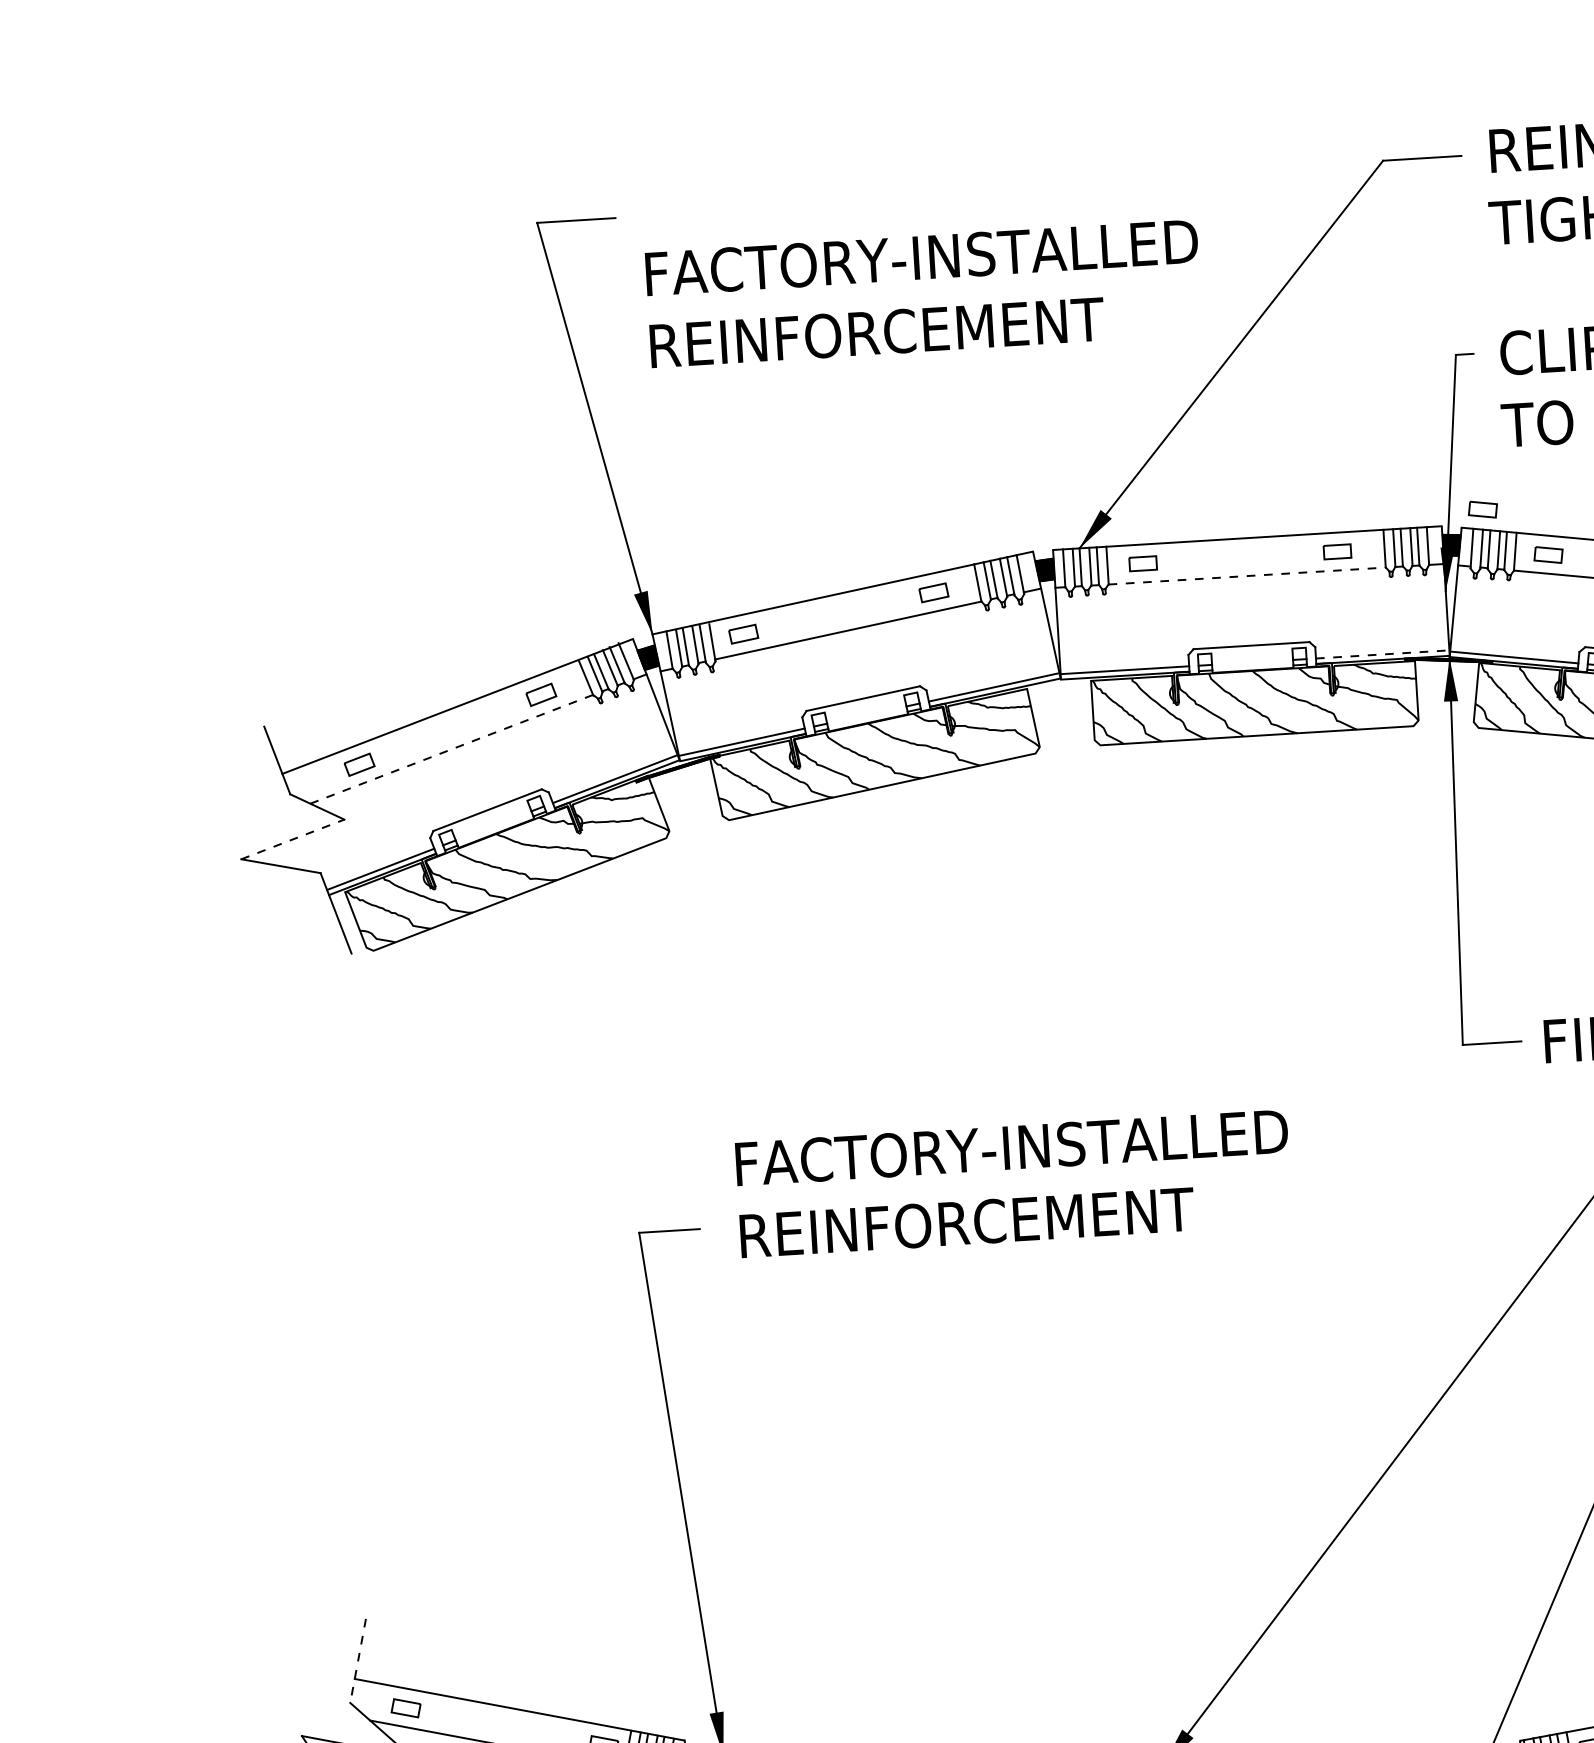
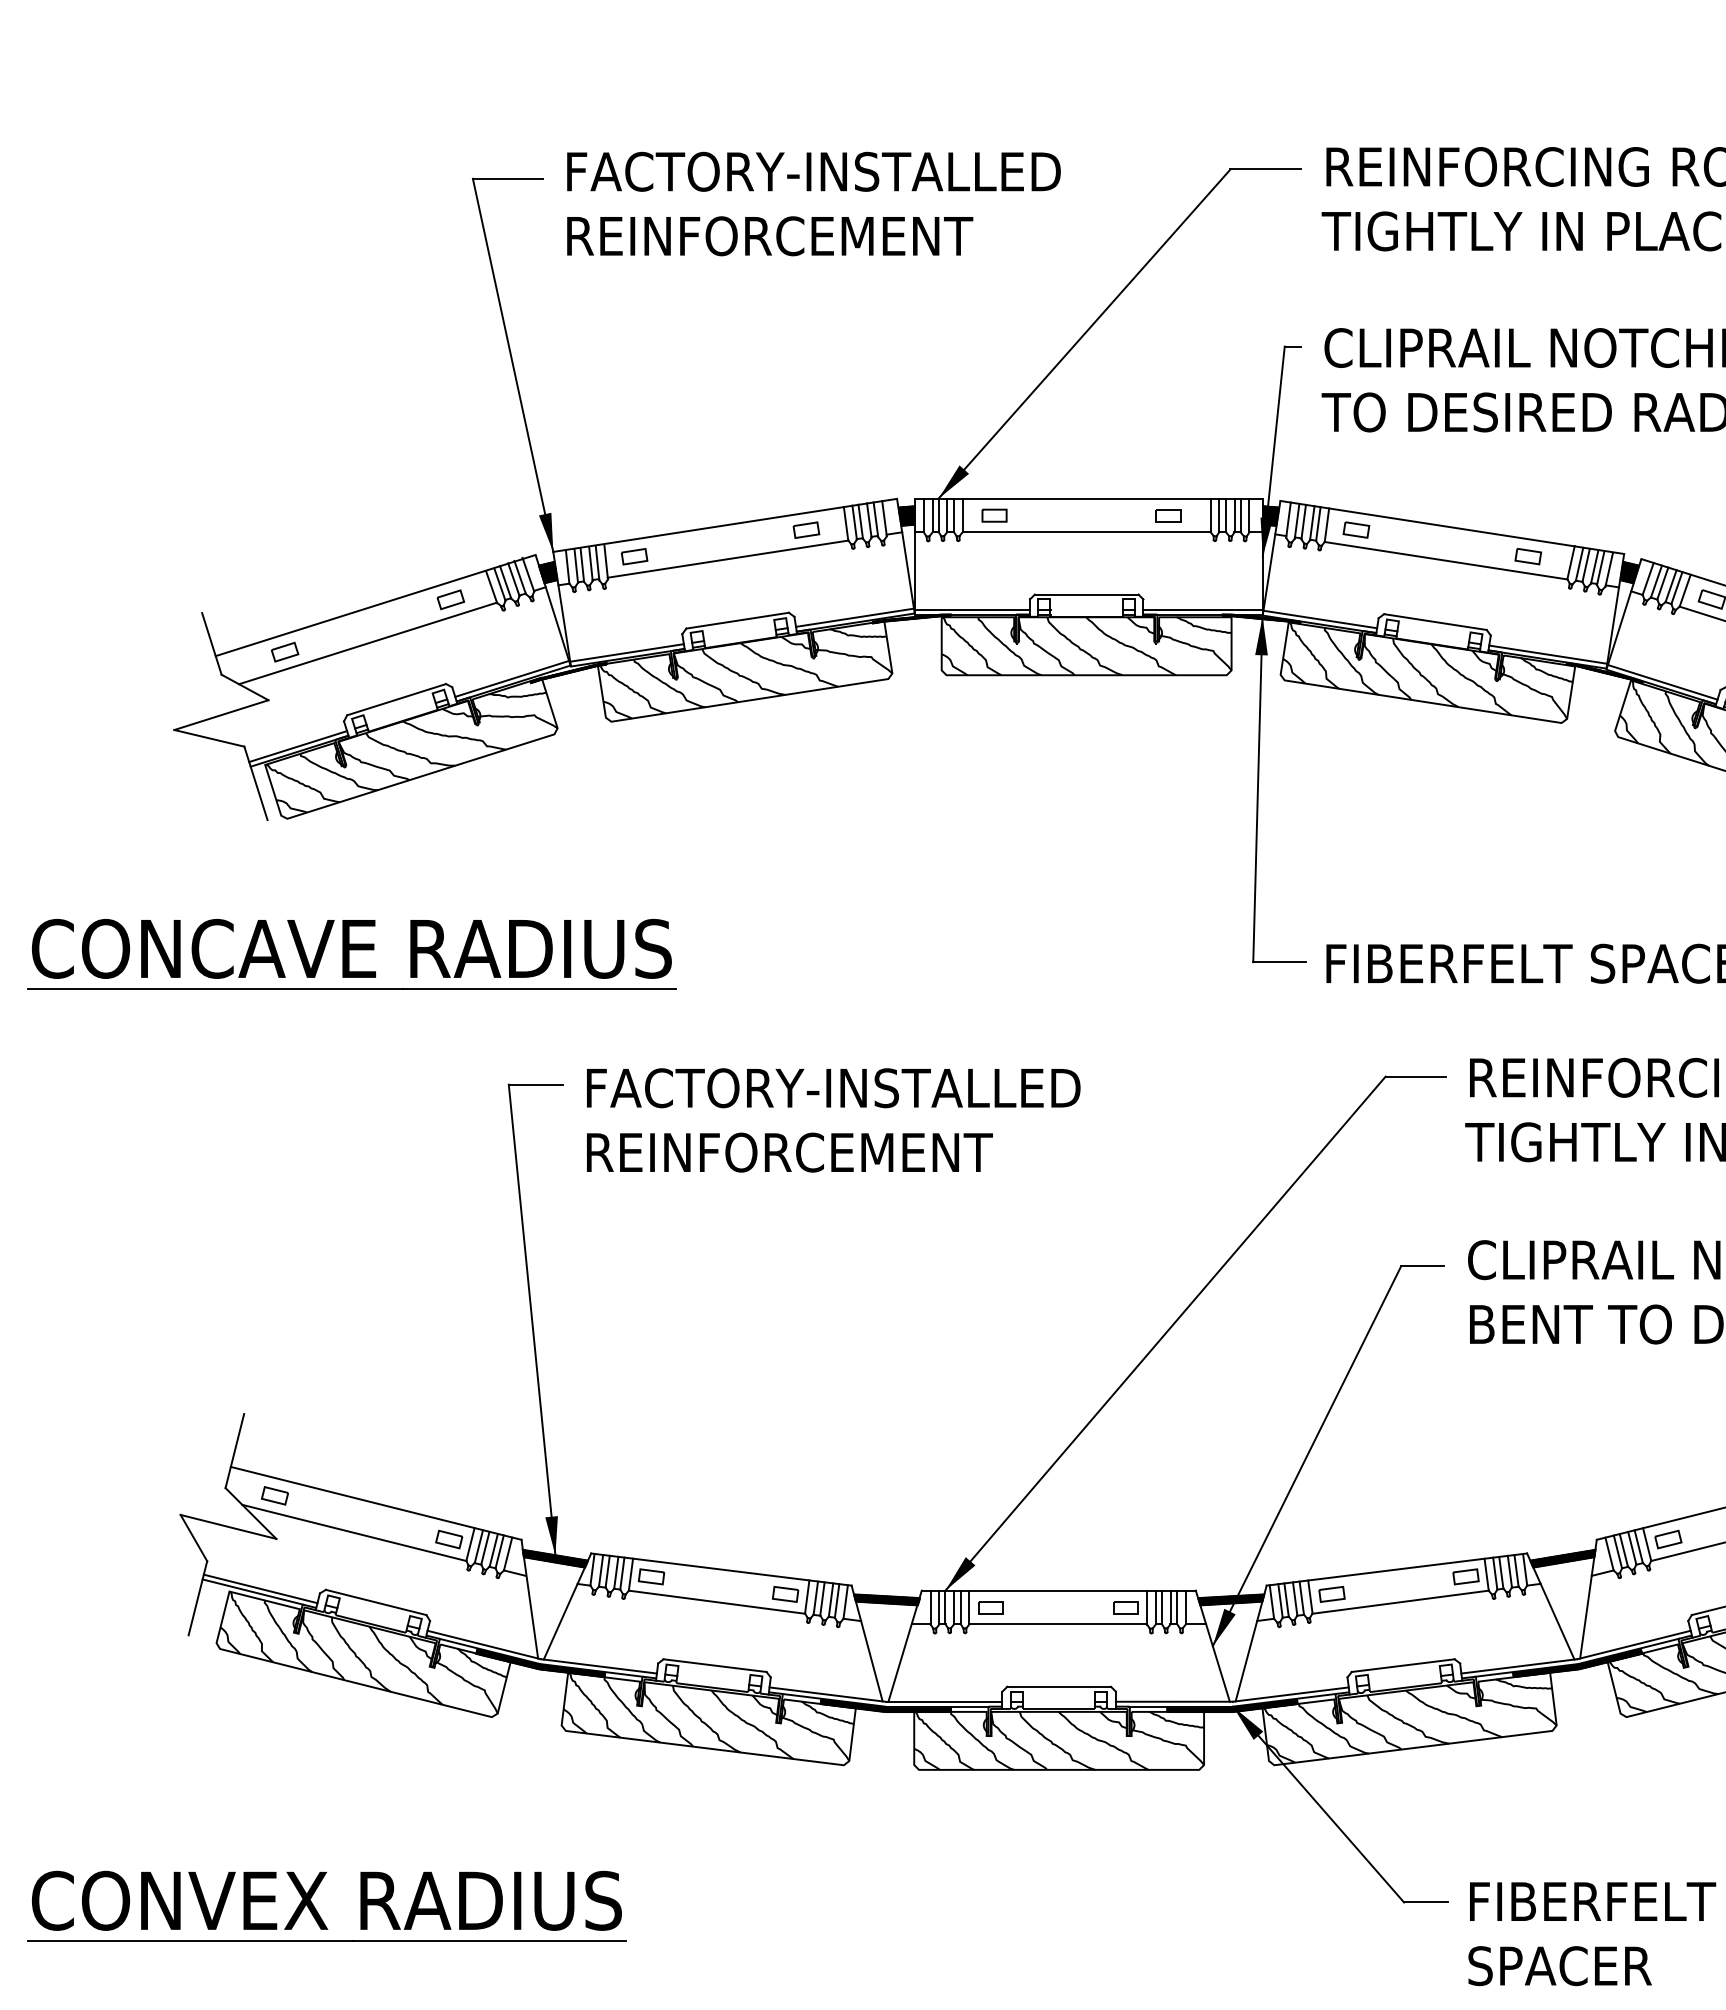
text: (923, 293) -> (813, 203), moved
part: (1483, 509) -> (1300, 485), removed
line: (1248, 576) -> (1087, 532), dashed -> solid
line: (1383, 654) -> (1203, 609), dashed -> solid
hatch: (1057, 685) -> (911, 619), added
line: (452, 749) -> (368, 643), dashed -> solid
line: (292, 838) -> (221, 714), dashed -> solid
part: (454, 1098) -> (351, 954), added
text: (1013, 1183) -> (833, 1120), moved
line: (357, 1661) -> (234, 1451), dashed -> solid

